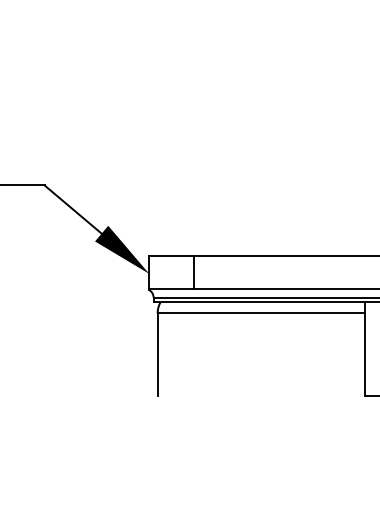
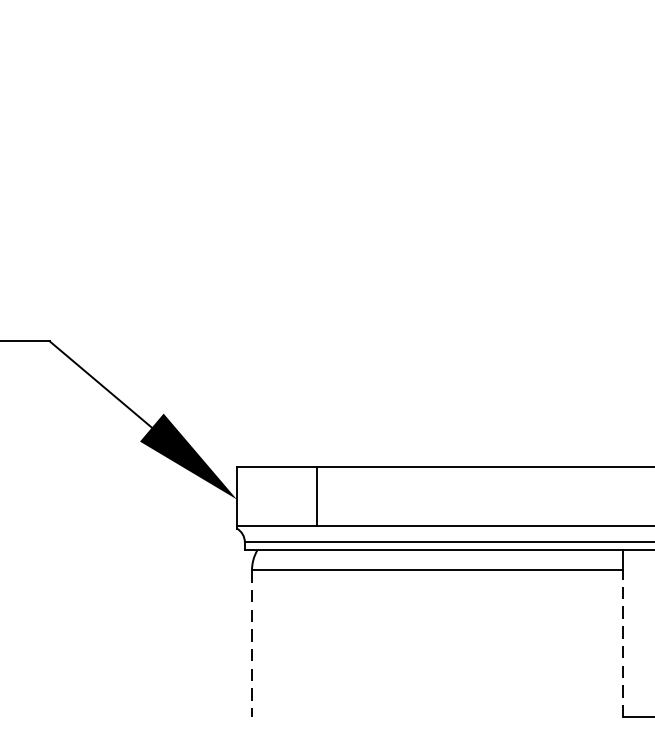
line: (364, 353) -> (622, 642), solid -> dashed
line: (157, 354) -> (251, 643), solid -> dashed

